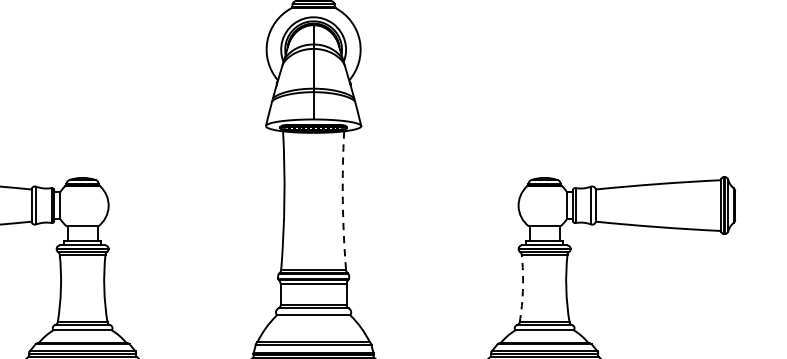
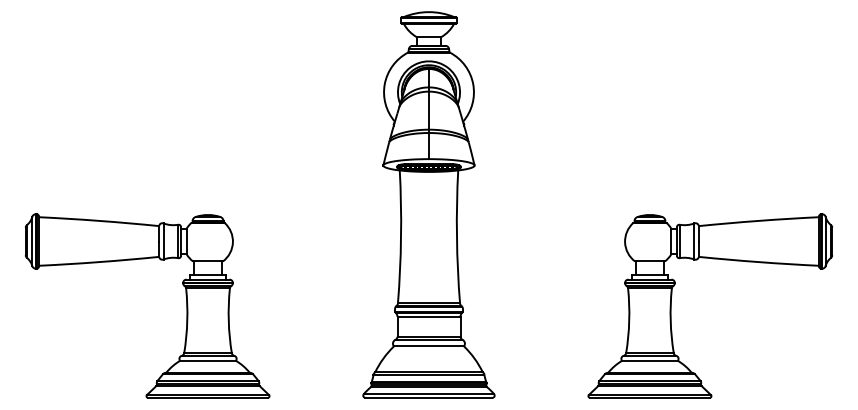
arc: (342, 200) -> (456, 236), dashed -> solid
arc: (523, 288) -> (629, 320), dashed -> solid

